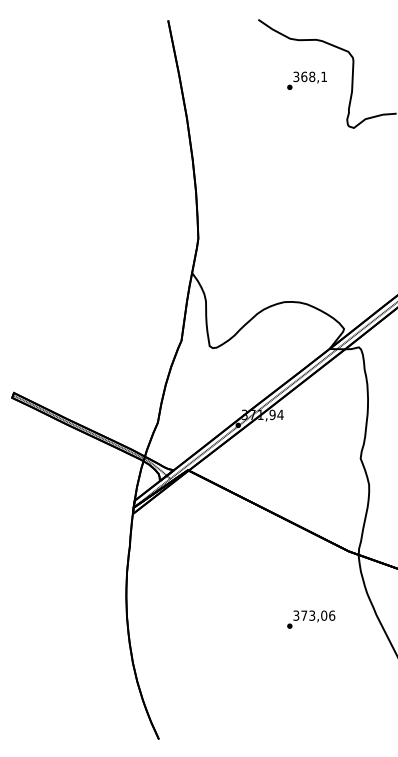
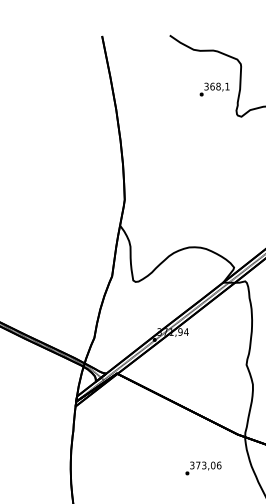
text: (306, 80) -> (214, 89), moved
text: (311, 619) -> (203, 468), moved

